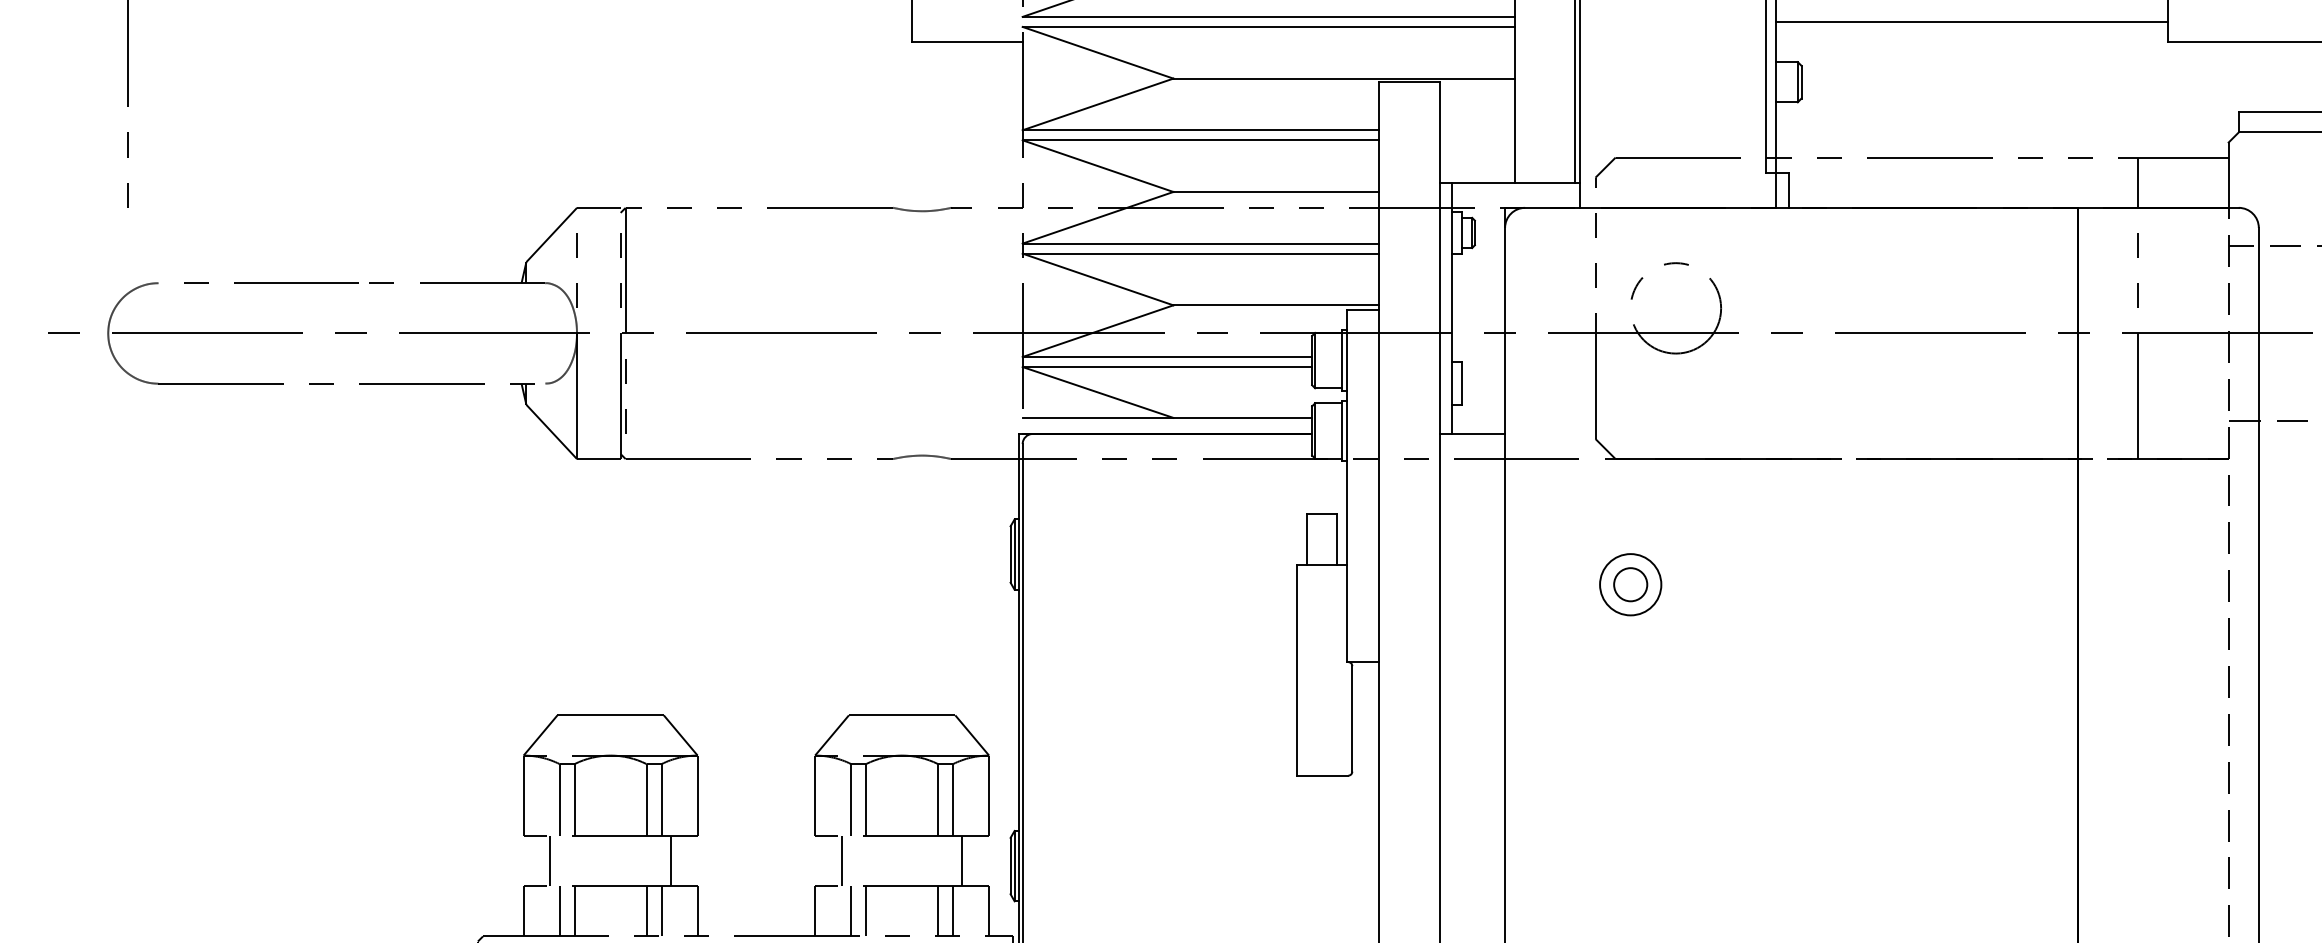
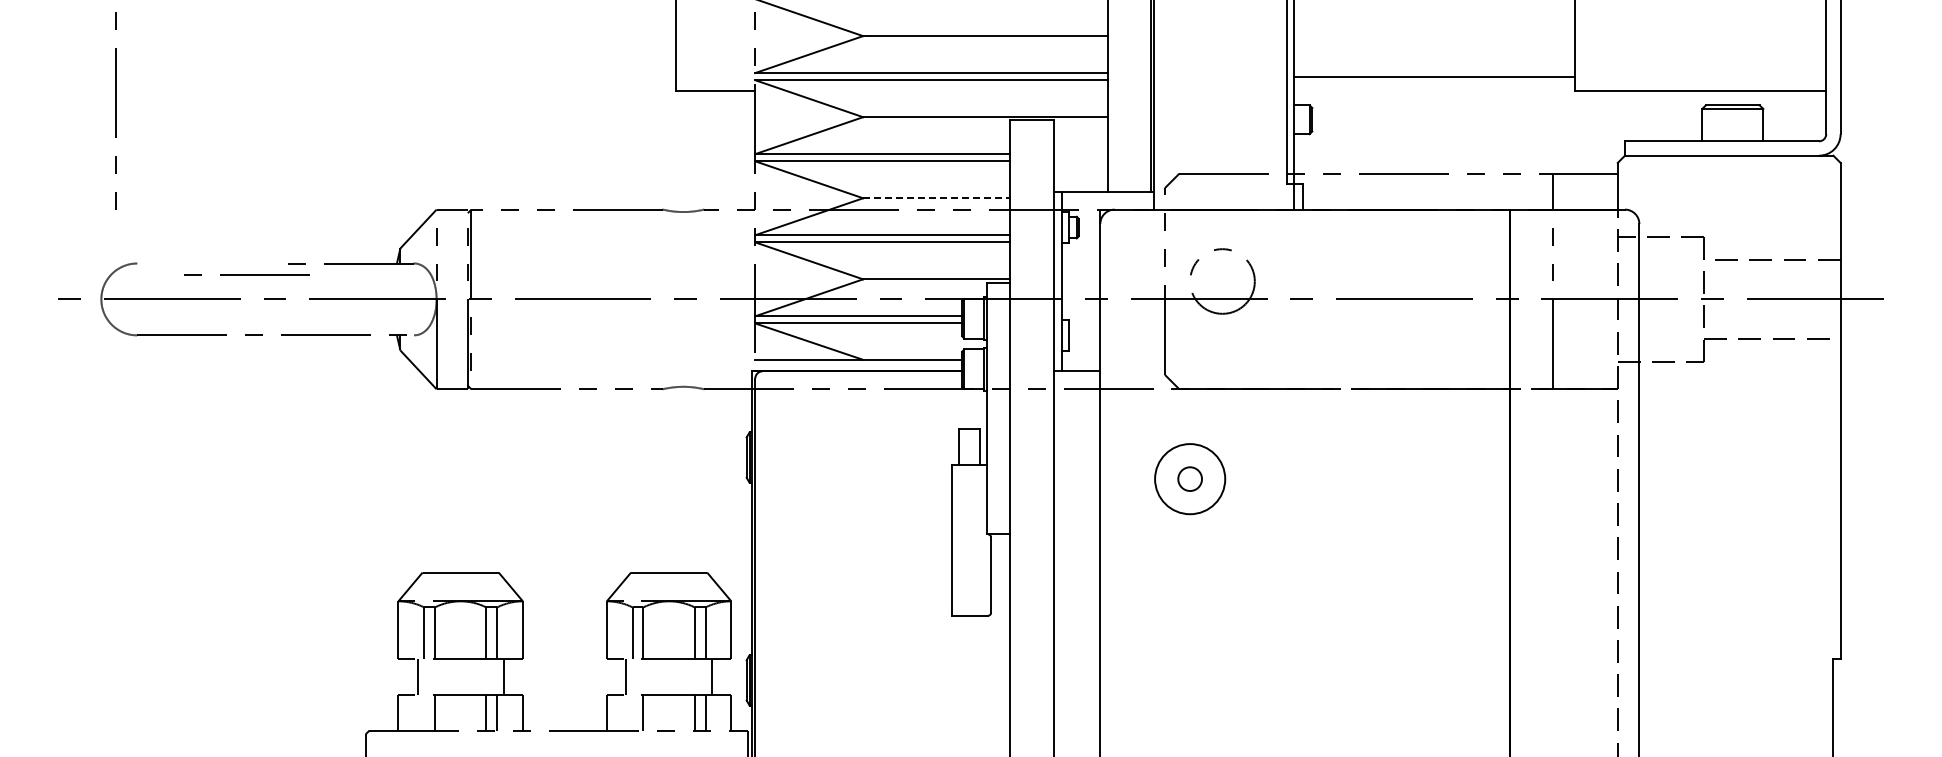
line: (1276, 192) -> (936, 198), solid -> dashed
line: (270, 283) -> (246, 274), moved
circle: (1631, 585) -> (1190, 479), size x1.6
line: (560, 911) -> (424, 712), removed
line: (850, 911) -> (632, 712), removed

